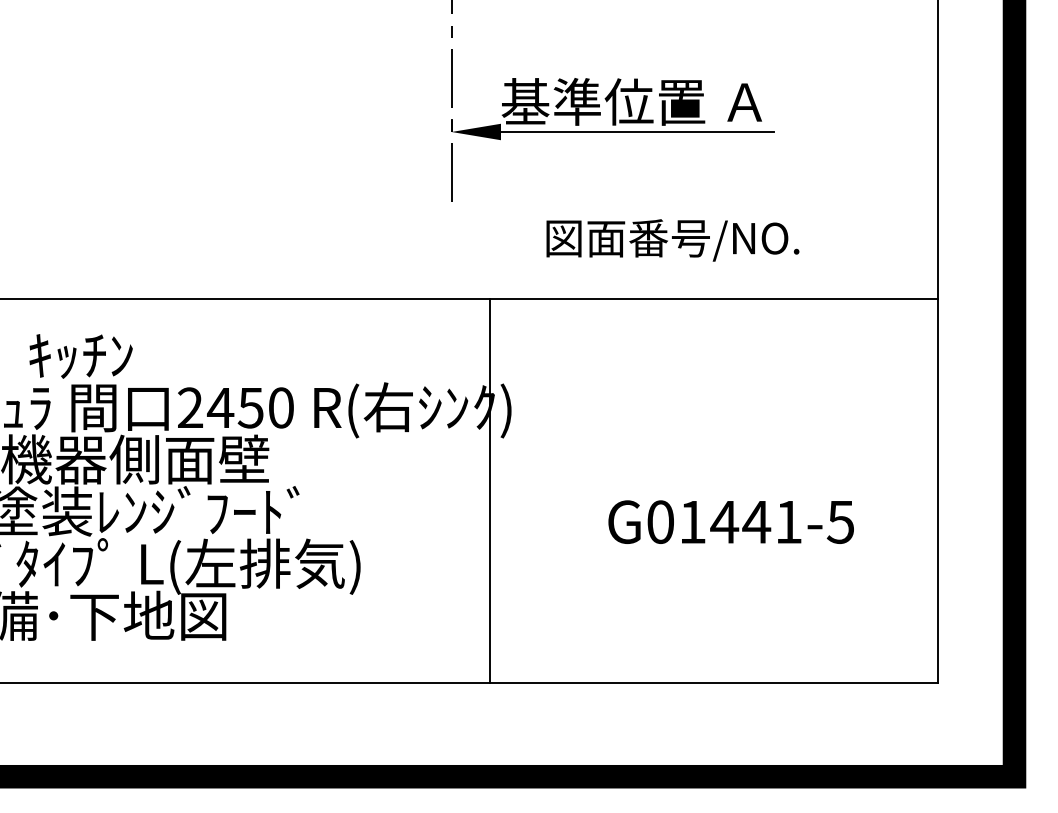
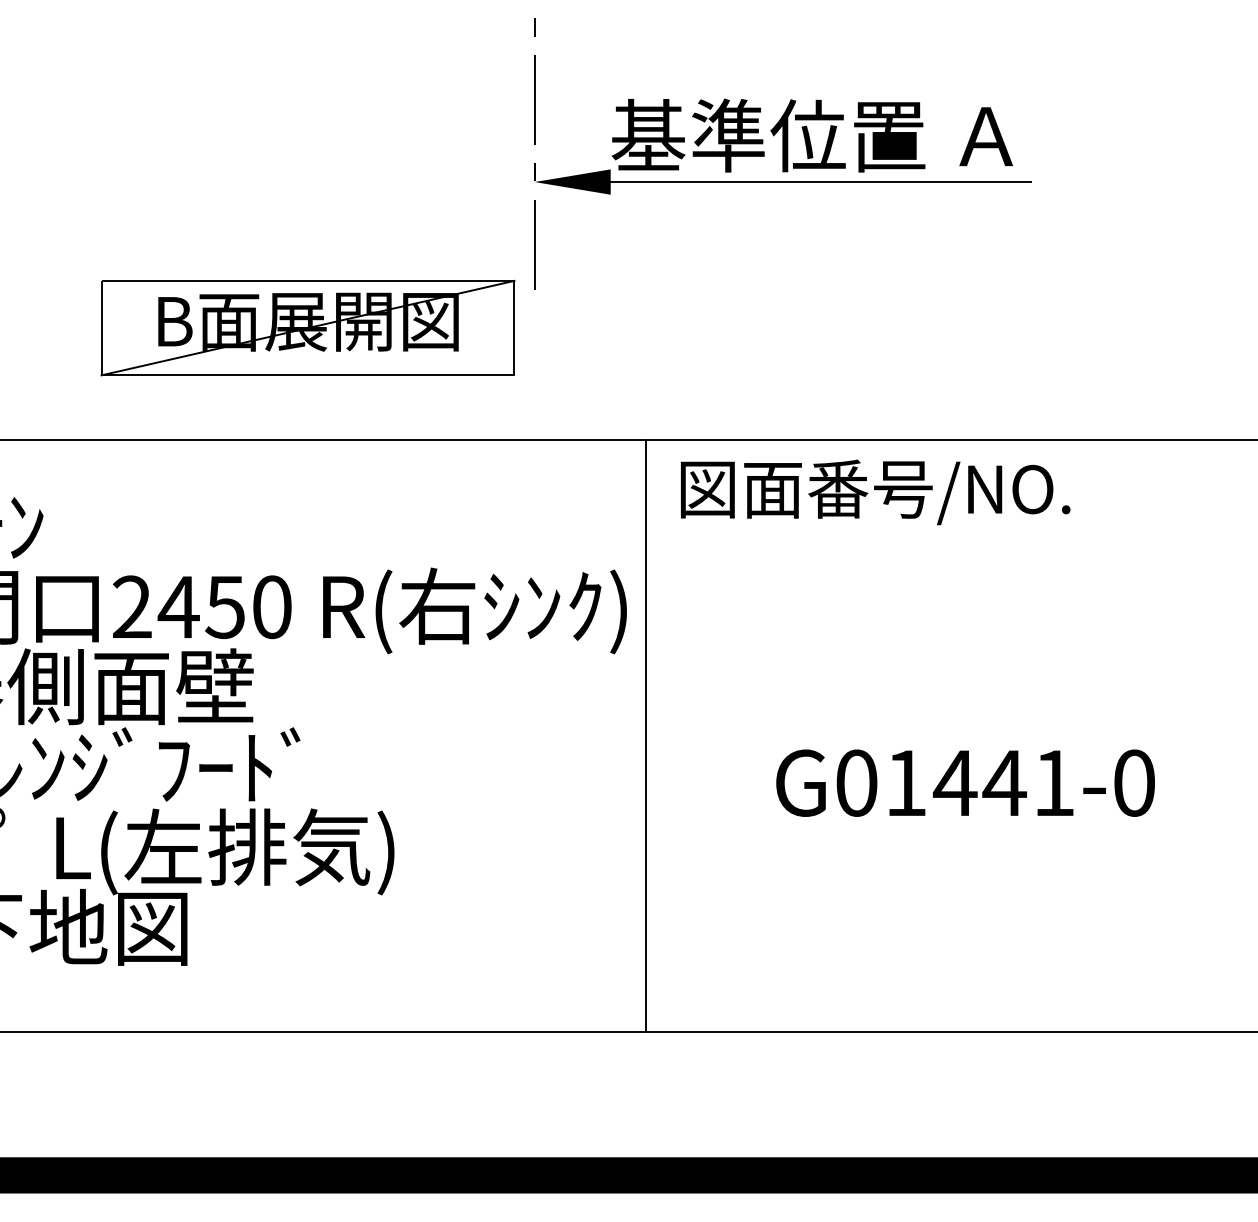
part: (304, 226) -> (307, 327), added
text: (672, 240) -> (874, 492), moved
line: (490, 491) -> (646, 735), moved
text: (840, 521) -> (1133, 782), G01441-5 -> G01441-0

